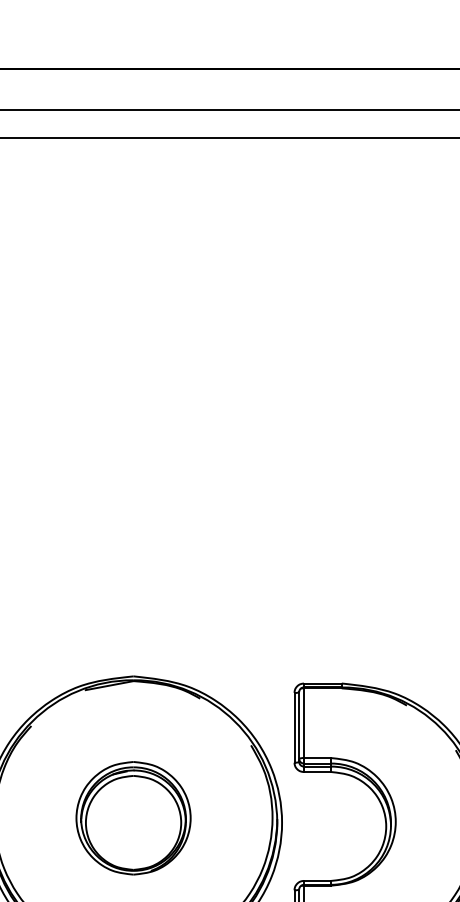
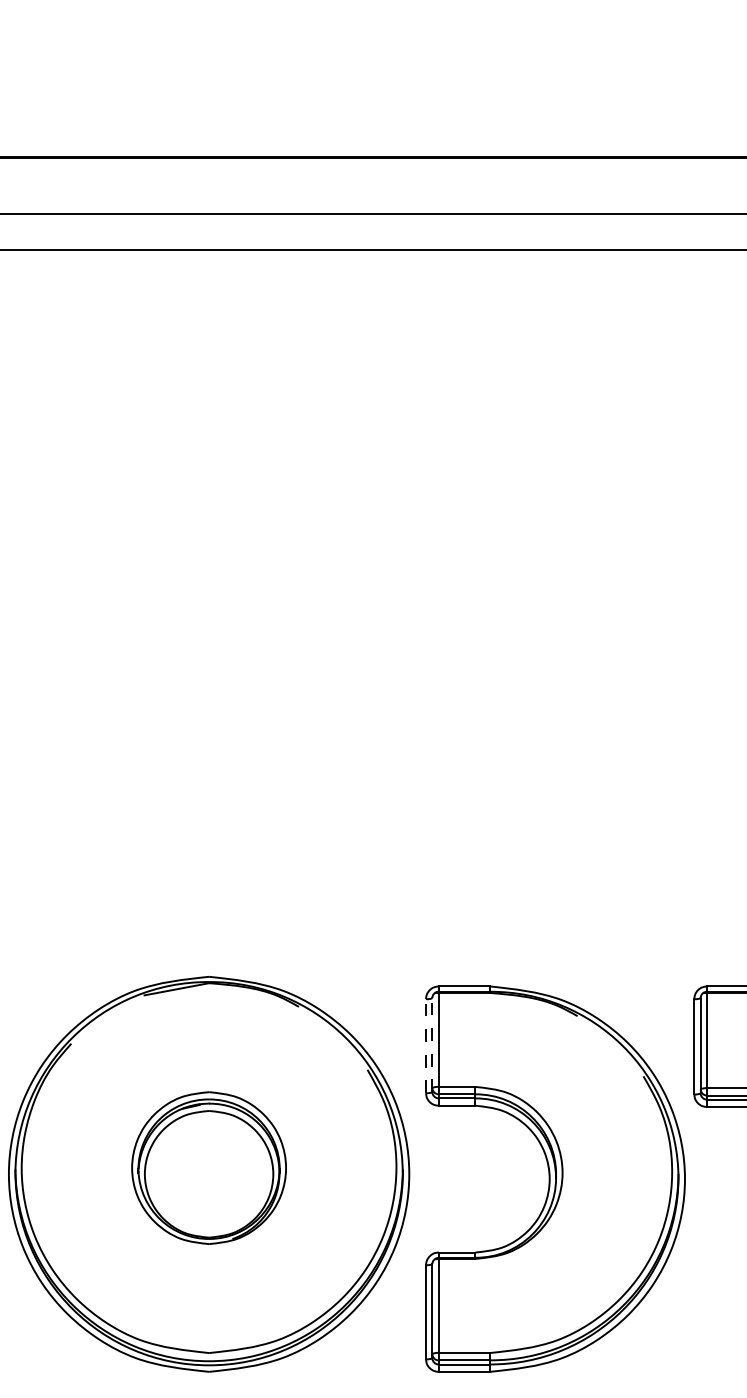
line: (299, 726) -> (432, 1044), solid -> dashed
line: (294, 727) -> (426, 1045), solid -> dashed

